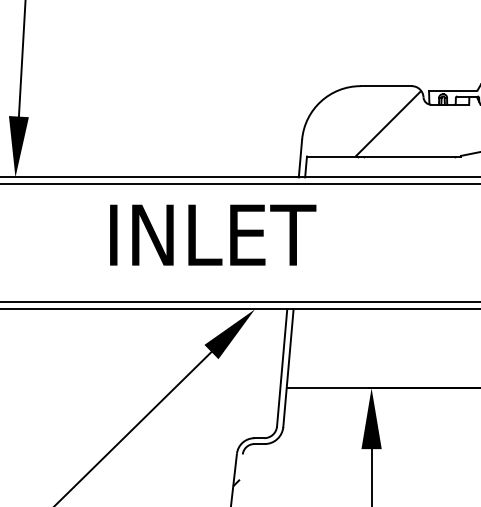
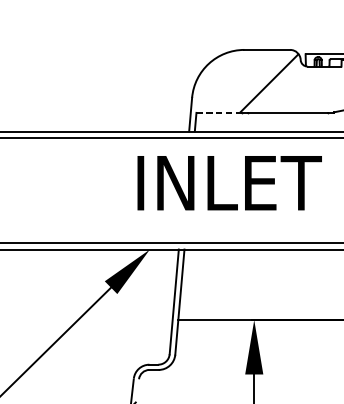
line: (332, 156) -> (219, 112), solid -> dashed
text: (213, 234) -> (230, 182), moved

